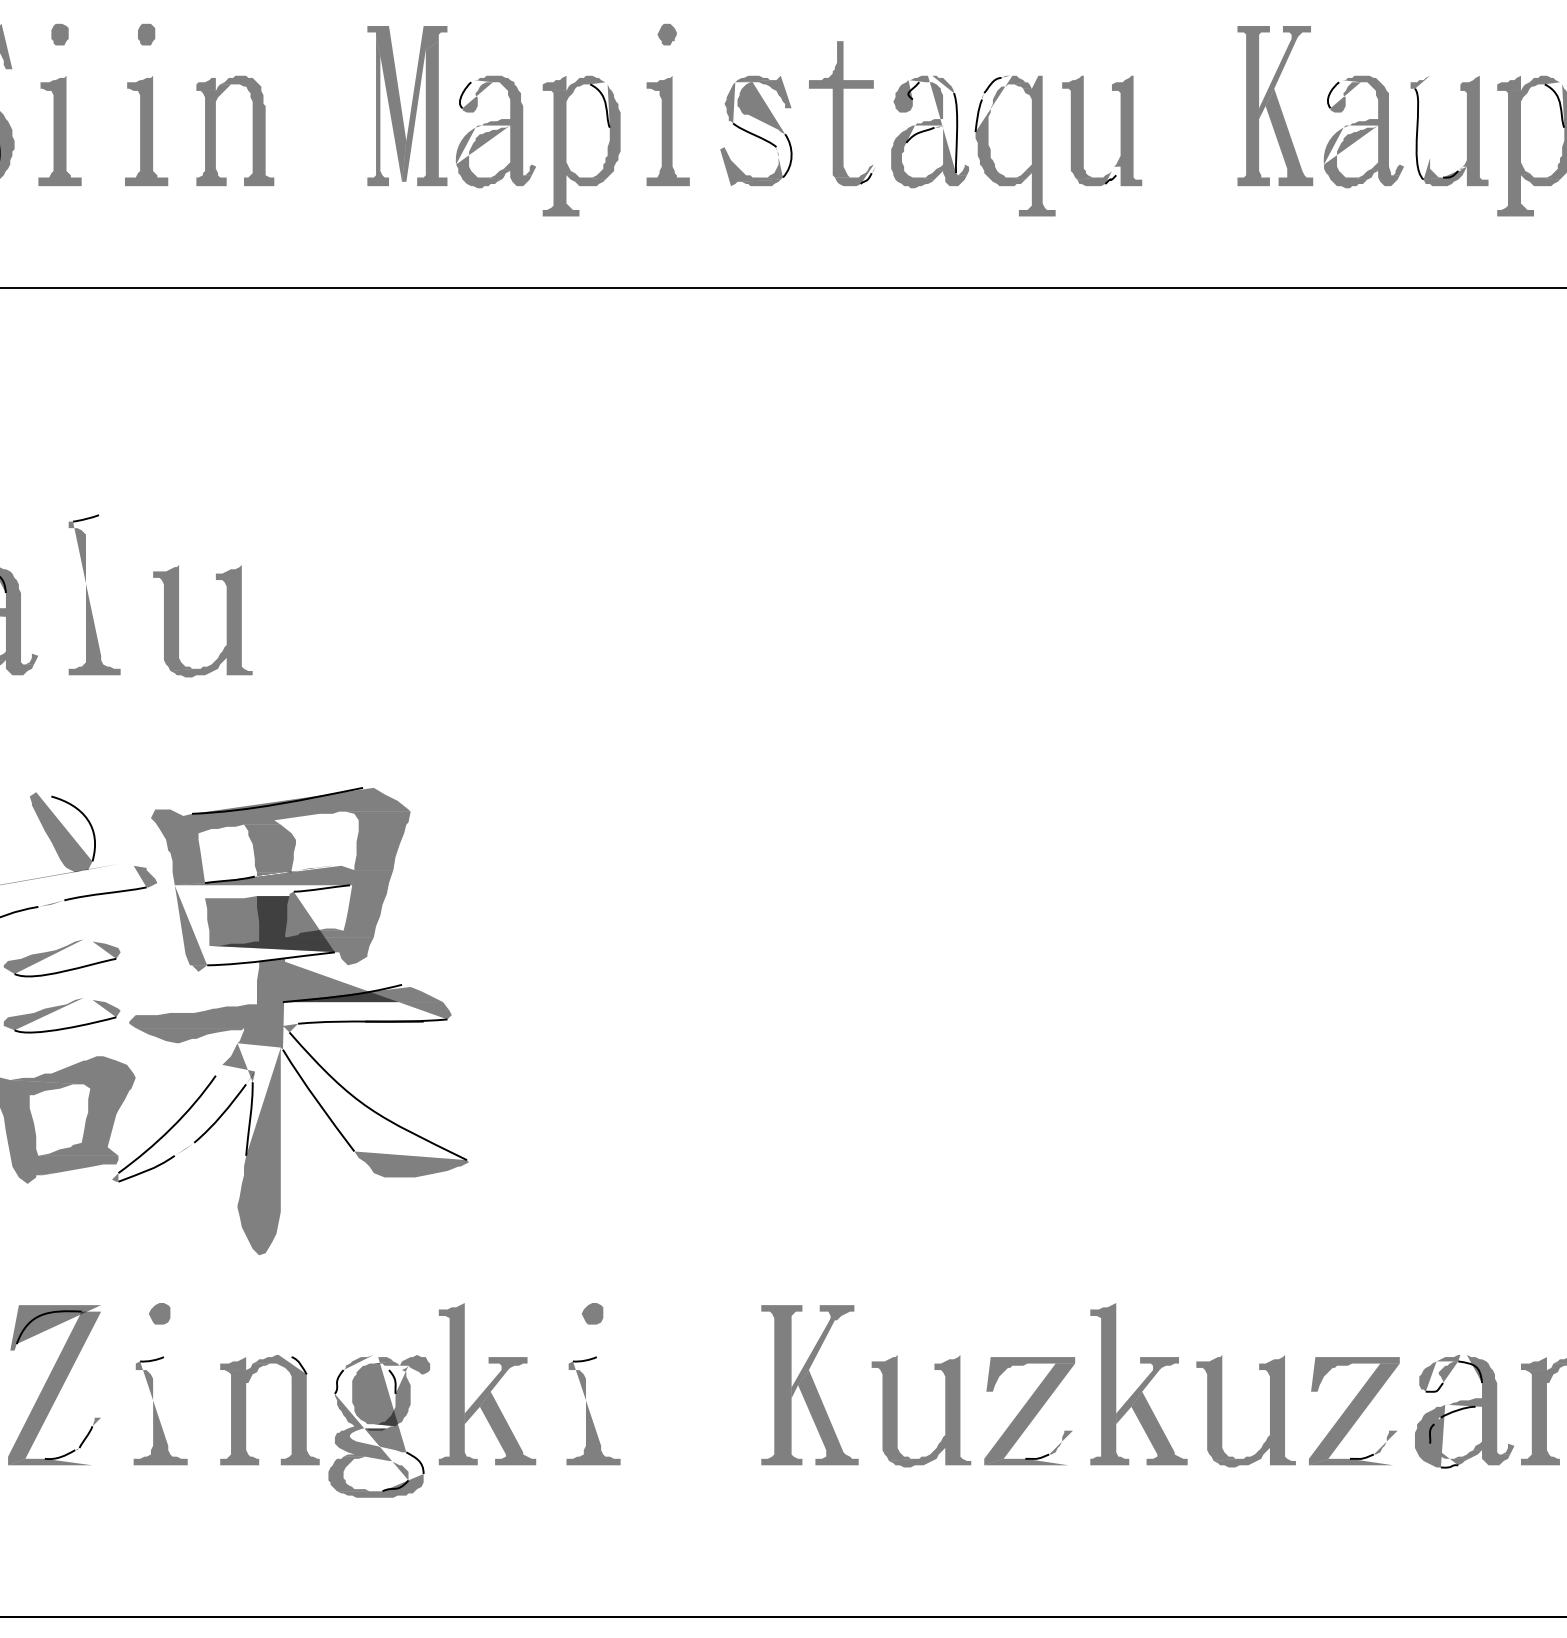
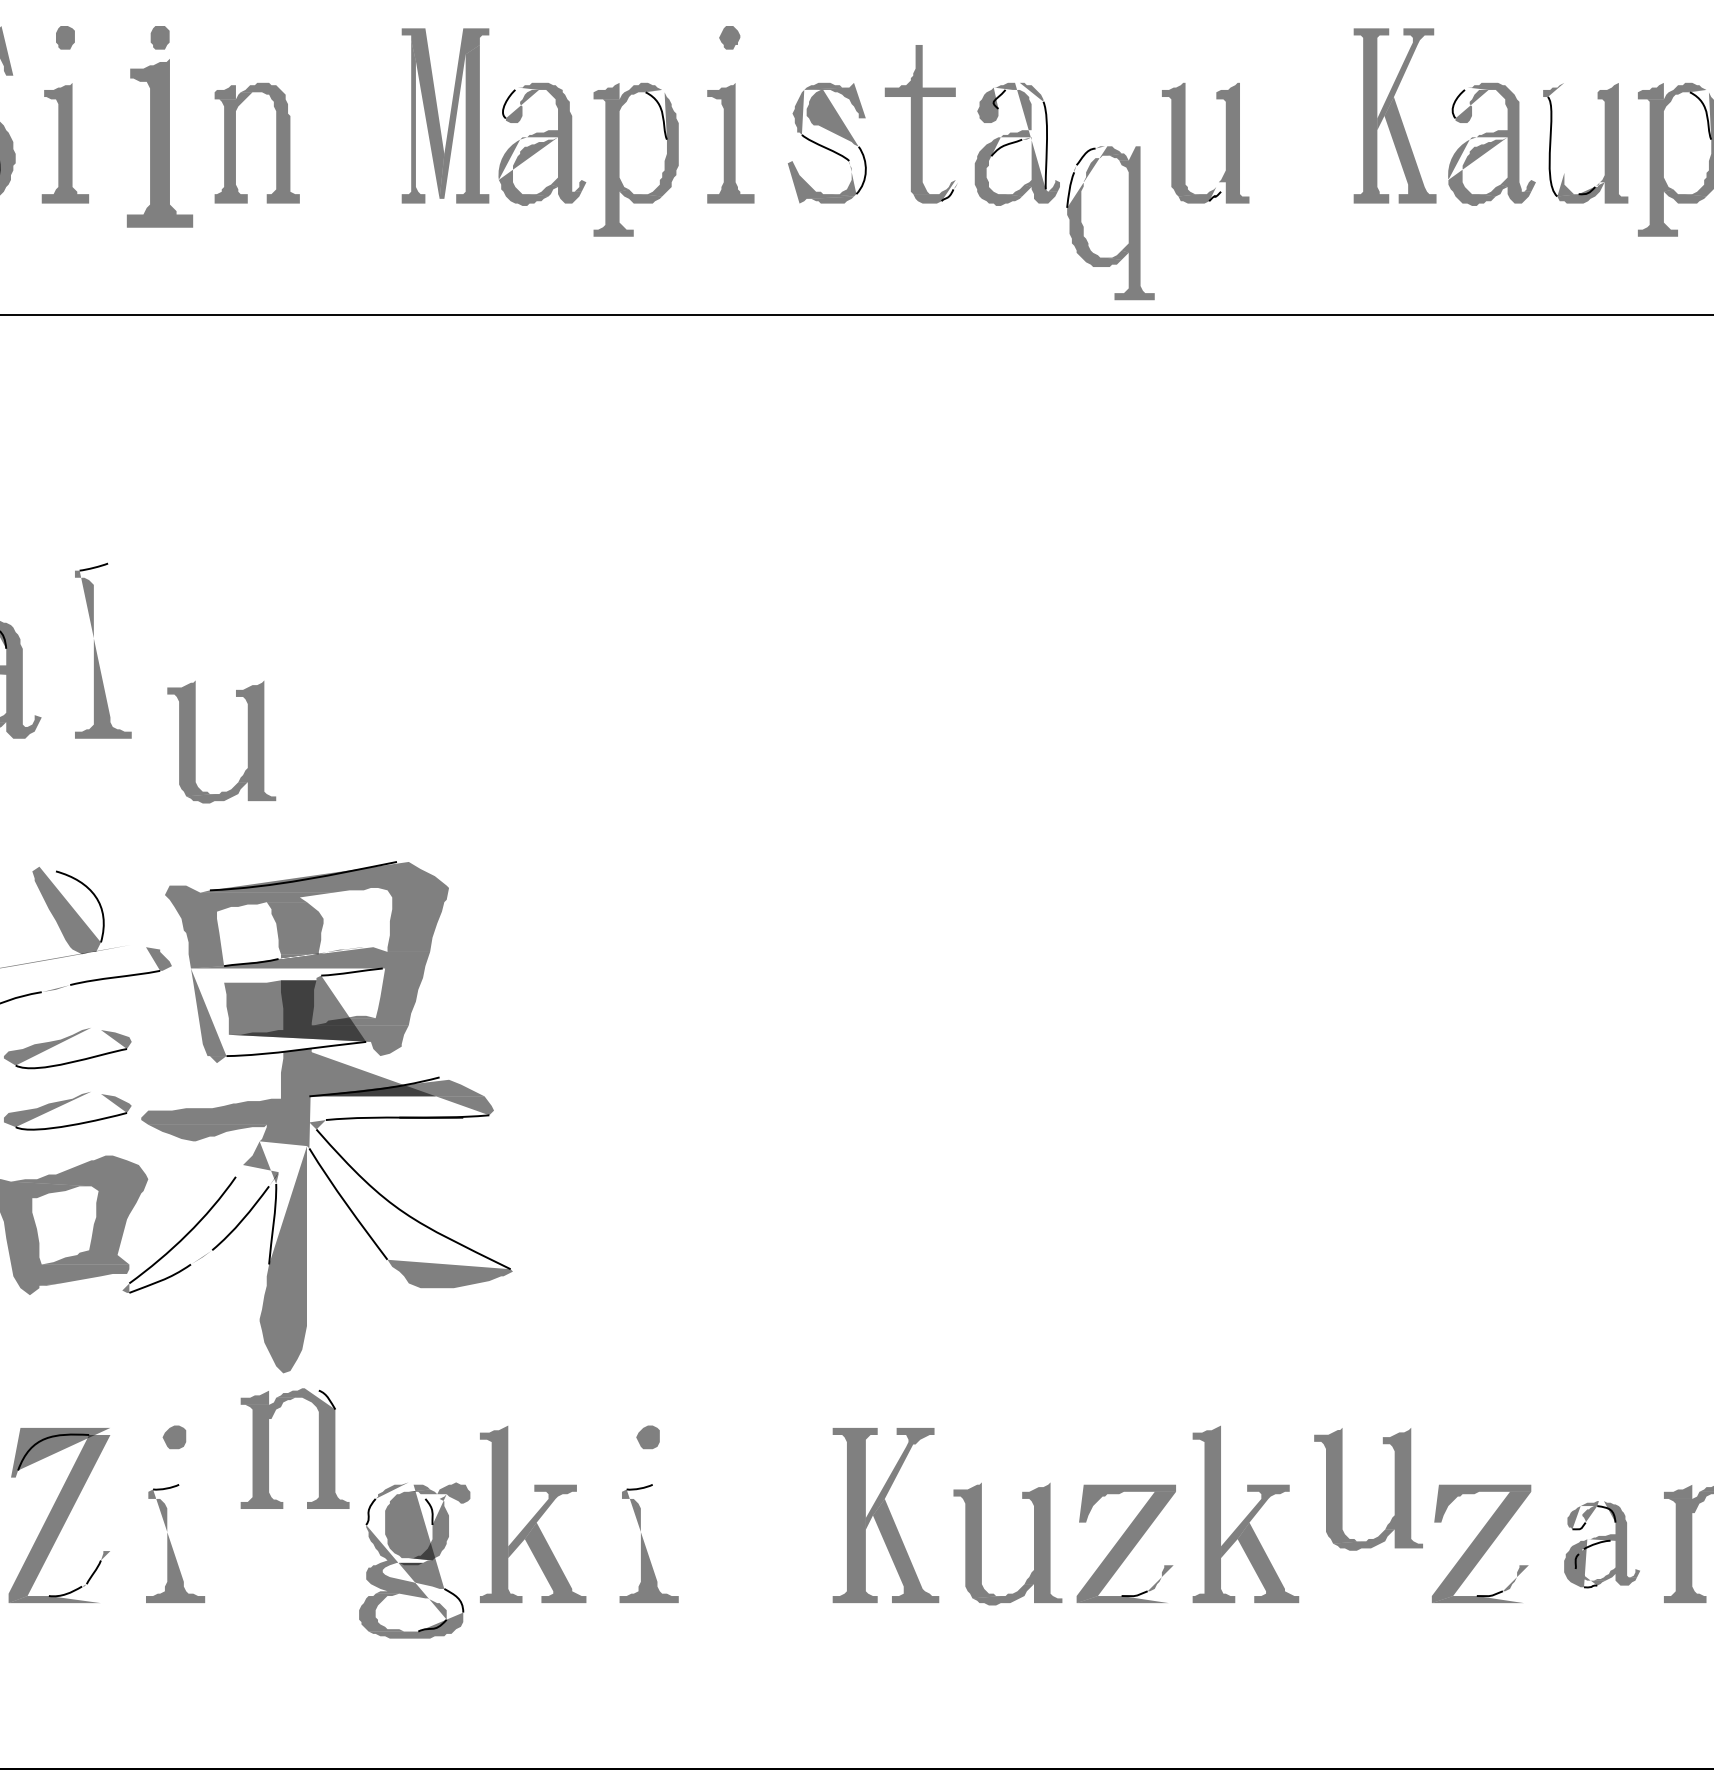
part: (146, 130) -> (160, 142), size x1.4
part: (1032, 146) -> (1129, 223), moved
part: (178, 621) -> (195, 742), moved
part: (291, 1410) -> (318, 1449), moved
part: (1222, 1411) -> (1342, 1489), moved
part: (1464, 1411) -> (1602, 1544), size x0.7

